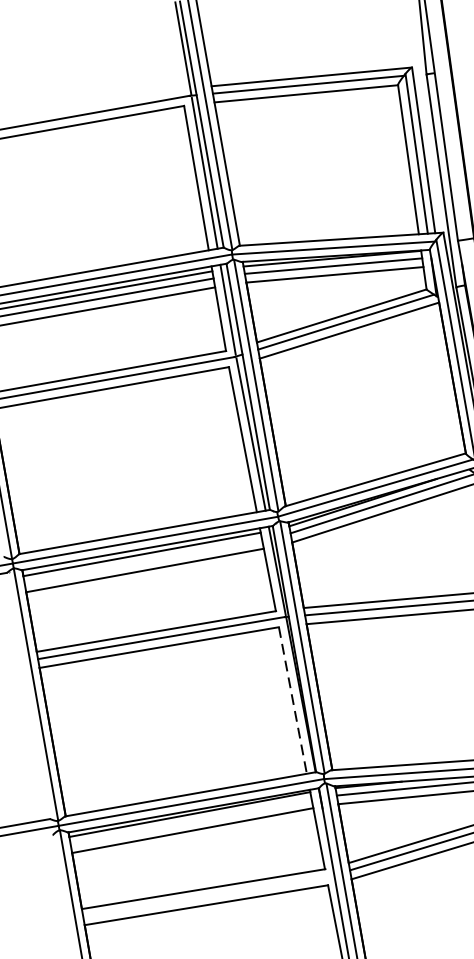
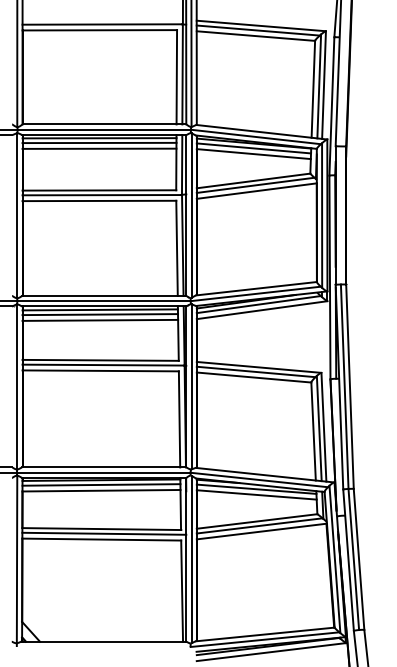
line: (143, 561) -> (100, 314), added
line: (292, 700) -> (179, 419), dashed -> solid
line: (191, 821) -> (101, 484), added
line: (208, 895) -> (104, 533), added

